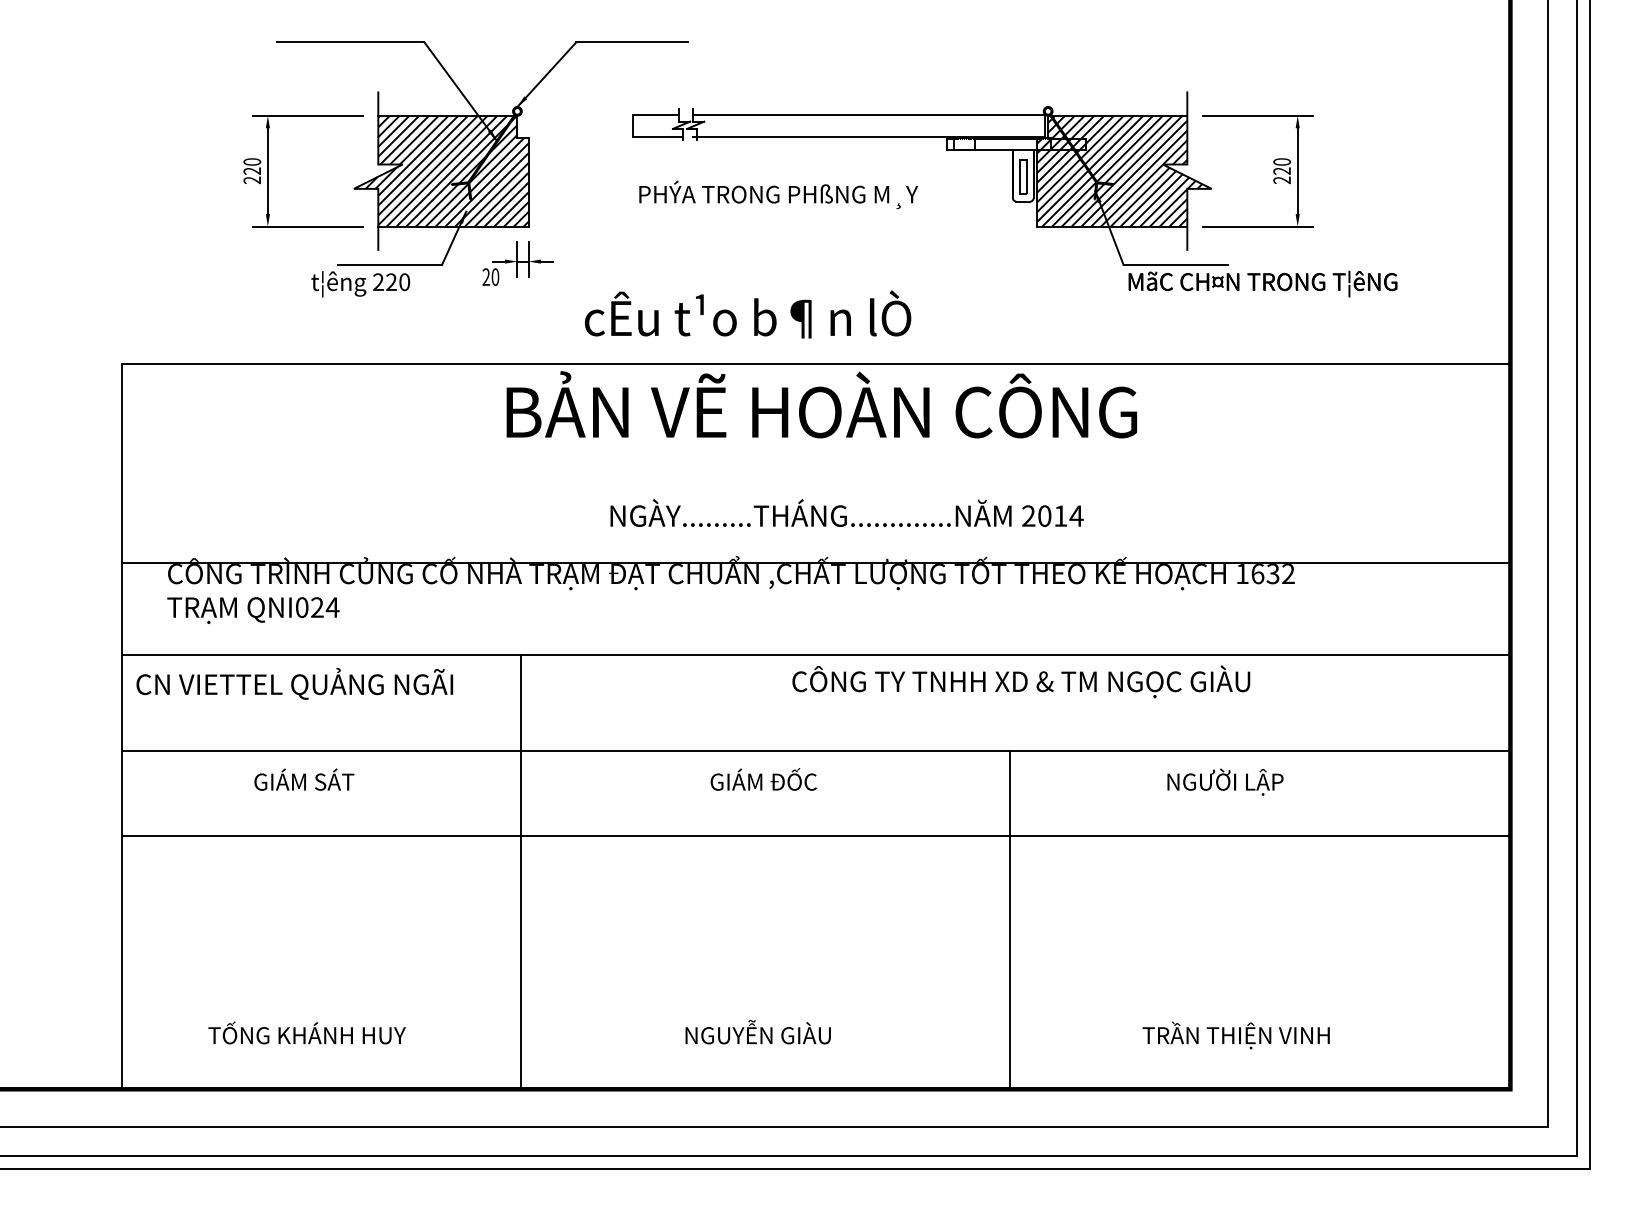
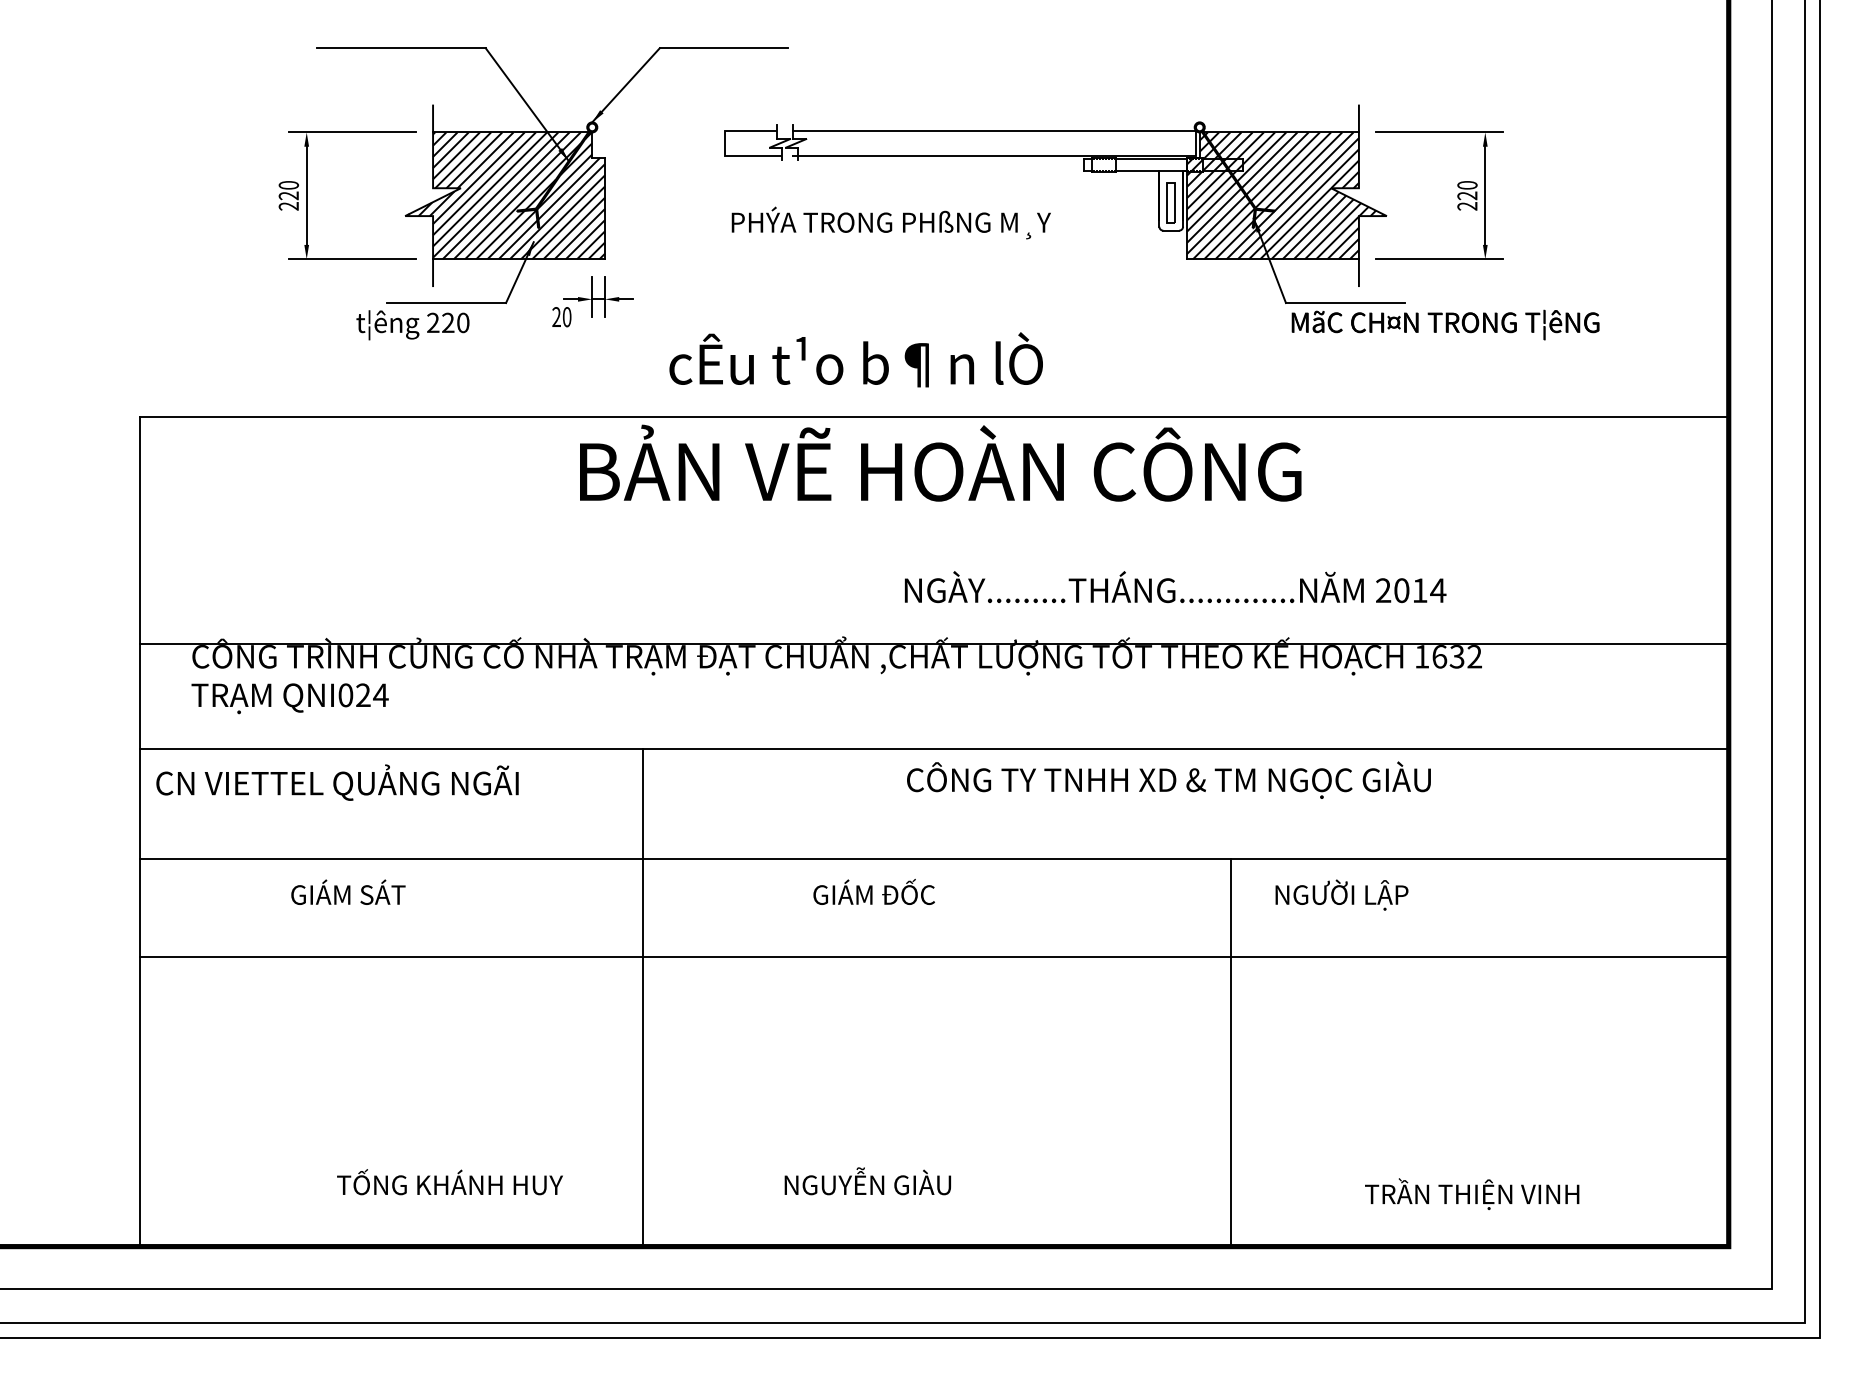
text: (846, 512) -> (1174, 586), moved
text: (1225, 781) -> (1342, 894), moved
line: (521, 871) -> (643, 997), moved
line: (1009, 919) -> (1230, 1052), moved
text: (306, 1032) -> (449, 1181), moved
text: (1235, 1035) -> (1471, 1194), moved

